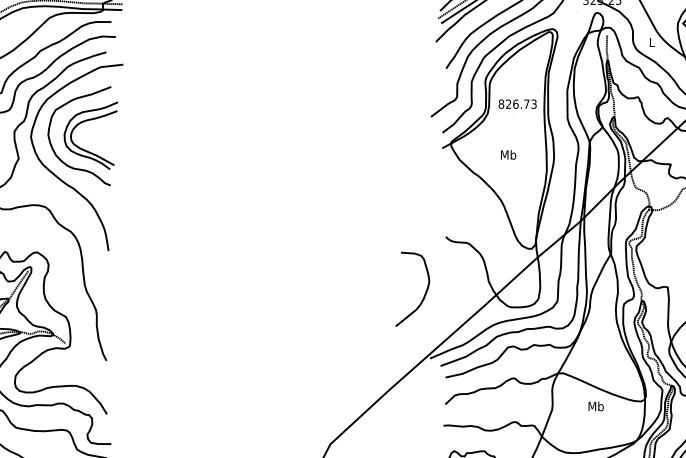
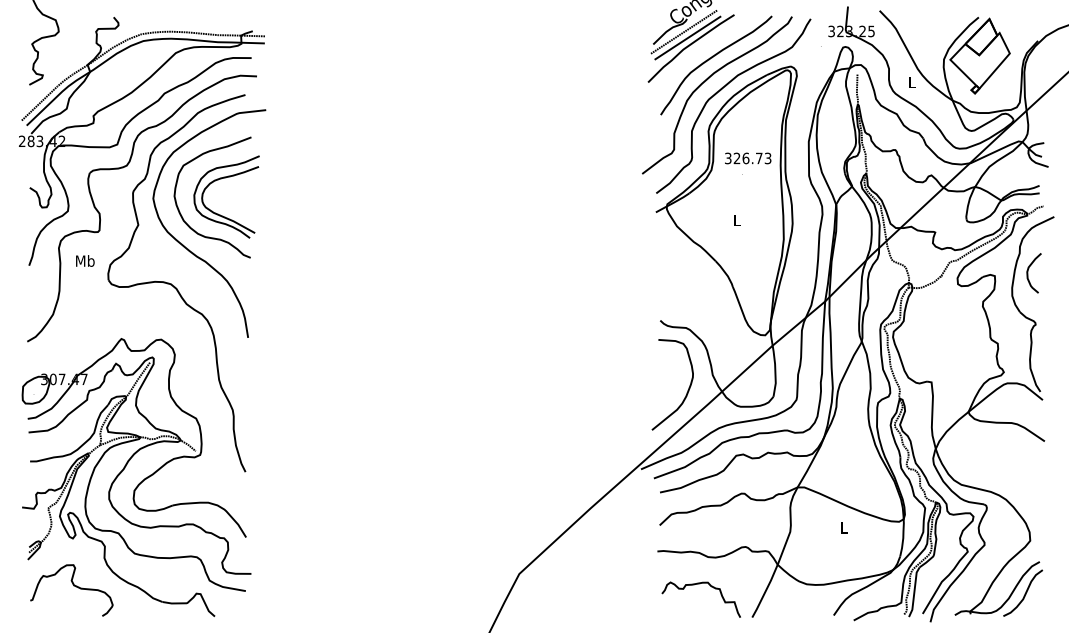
text: (500, 104) -> (727, 158), 826.73 -> 326.73
text: (508, 154) -> (736, 220), Mb -> L
curve: (423, 295) -> (686, 392), moved
text: (595, 406) -> (843, 527), Mb -> L

